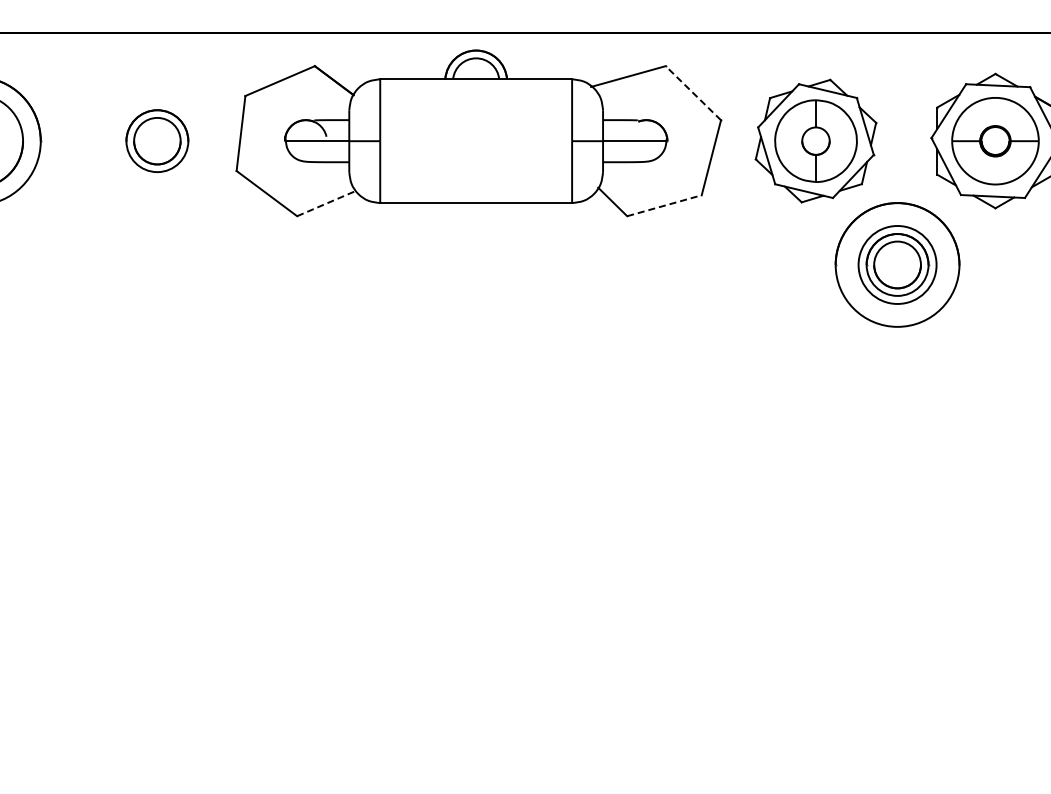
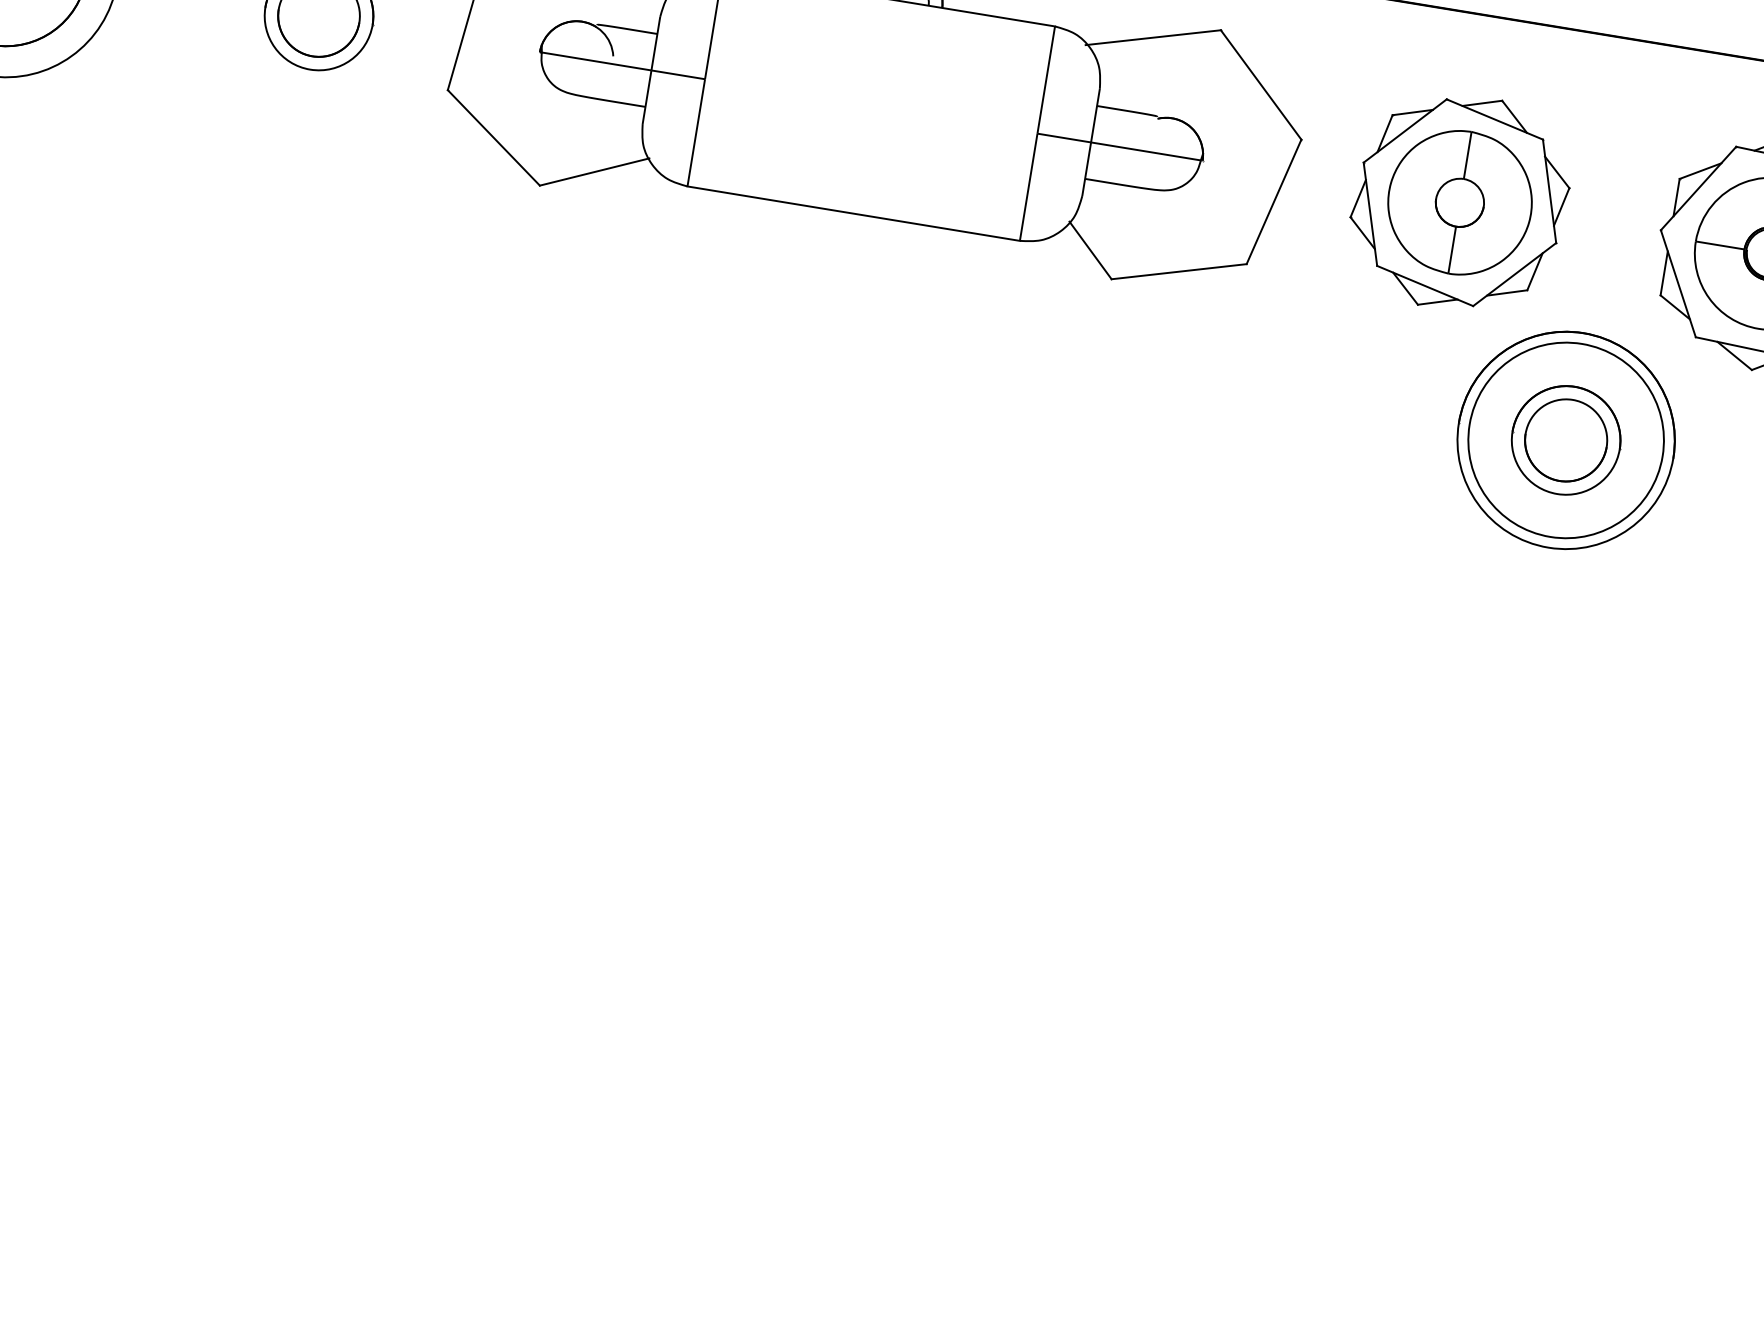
line: (693, 93) -> (1261, 85), dashed -> solid
line: (327, 203) -> (596, 172), dashed -> solid
line: (664, 205) -> (1179, 271), dashed -> solid
circle: (897, 264) -> (1566, 439), size x1.43

